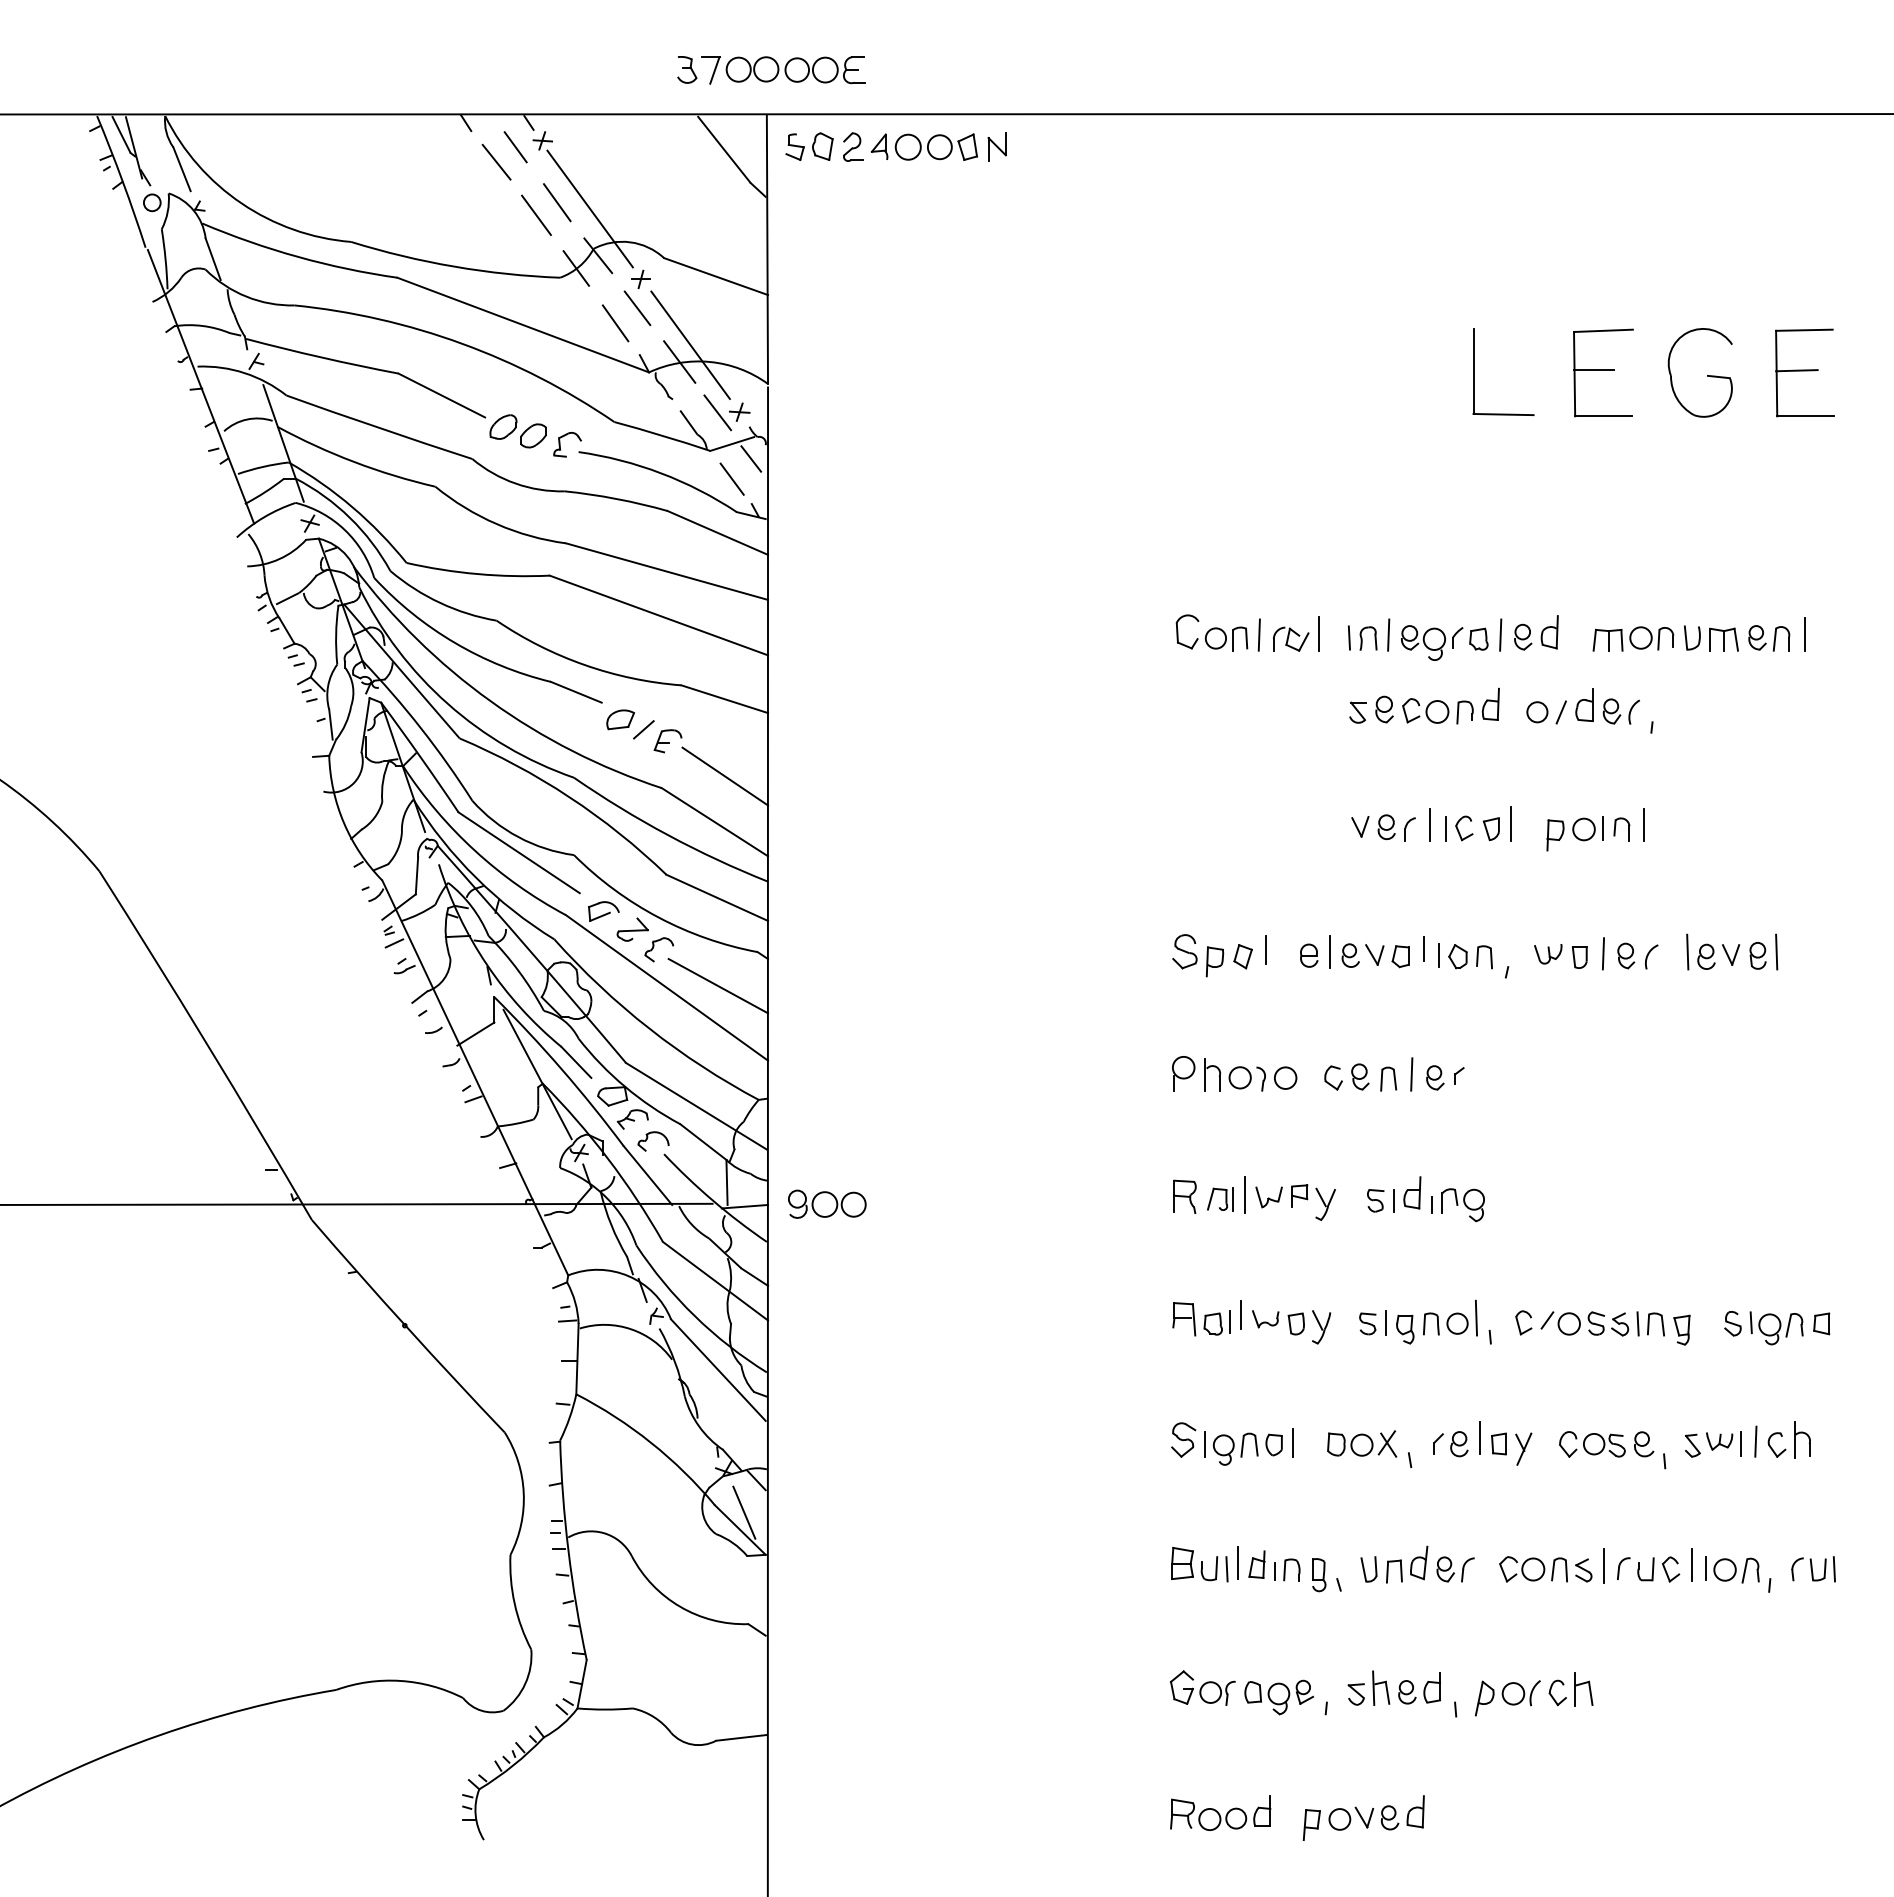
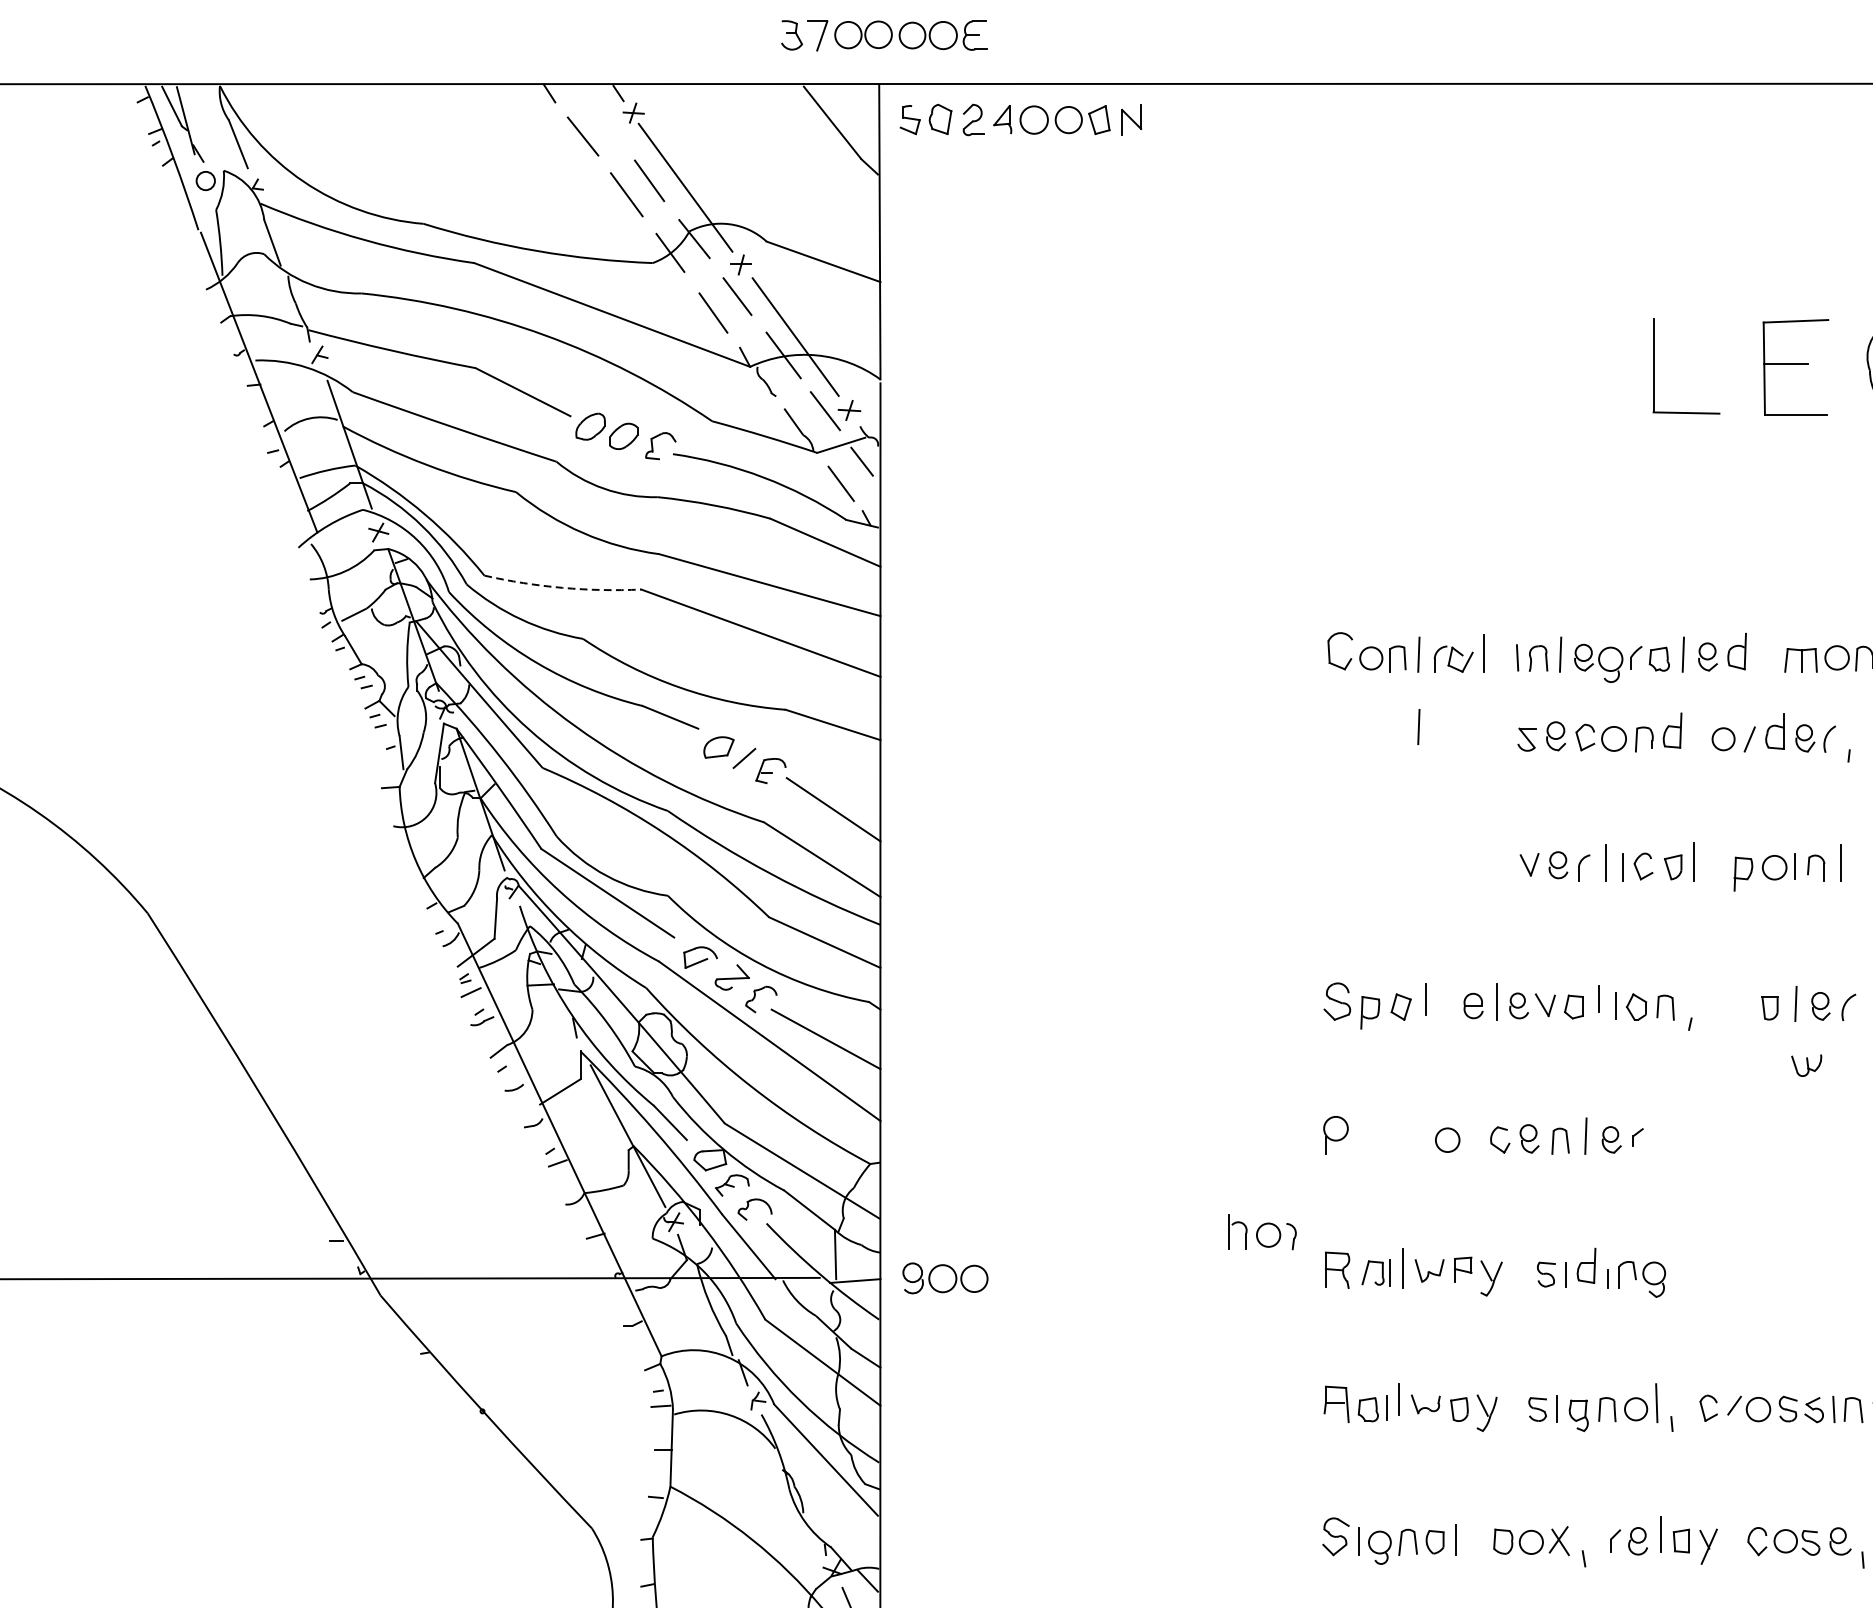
line: (515, 147) -> (603, 120), removed
arc: (477, 574) -> (562, 588), solid -> dashed
line: (1258, 700) -> (1417, 726), added
part: (1548, 954) -> (1806, 1066), moved
part: (1234, 1074) -> (1262, 1231), moved

